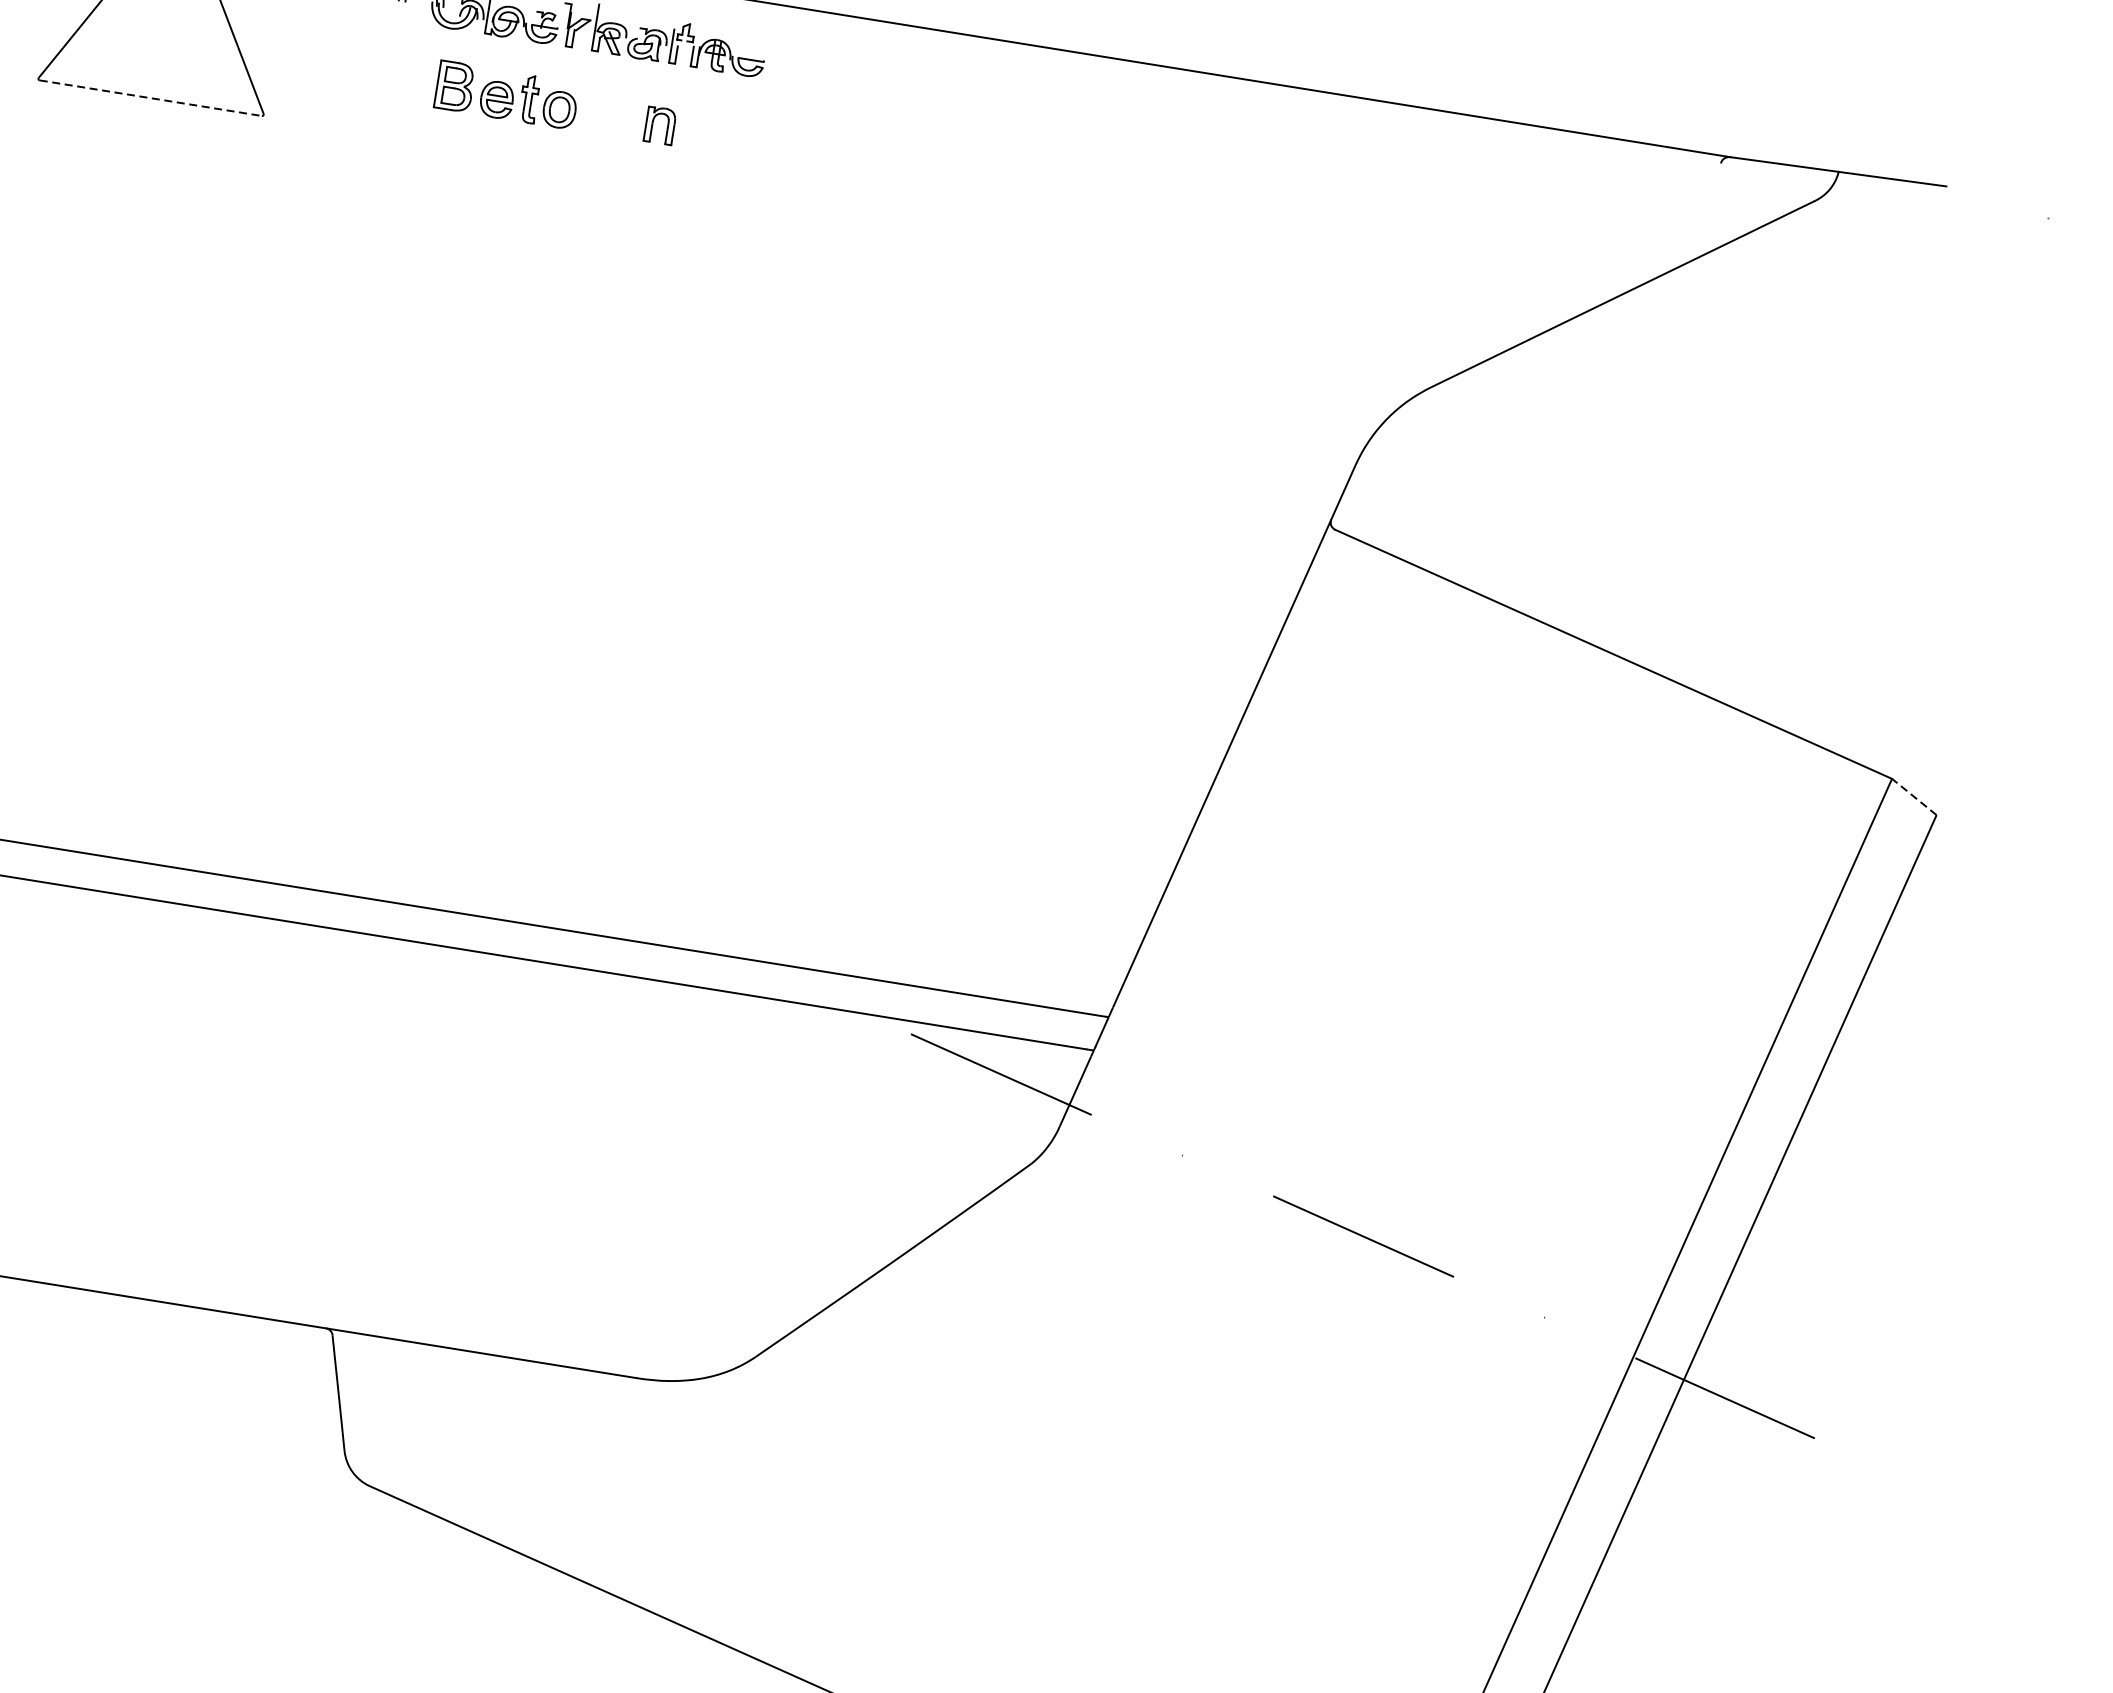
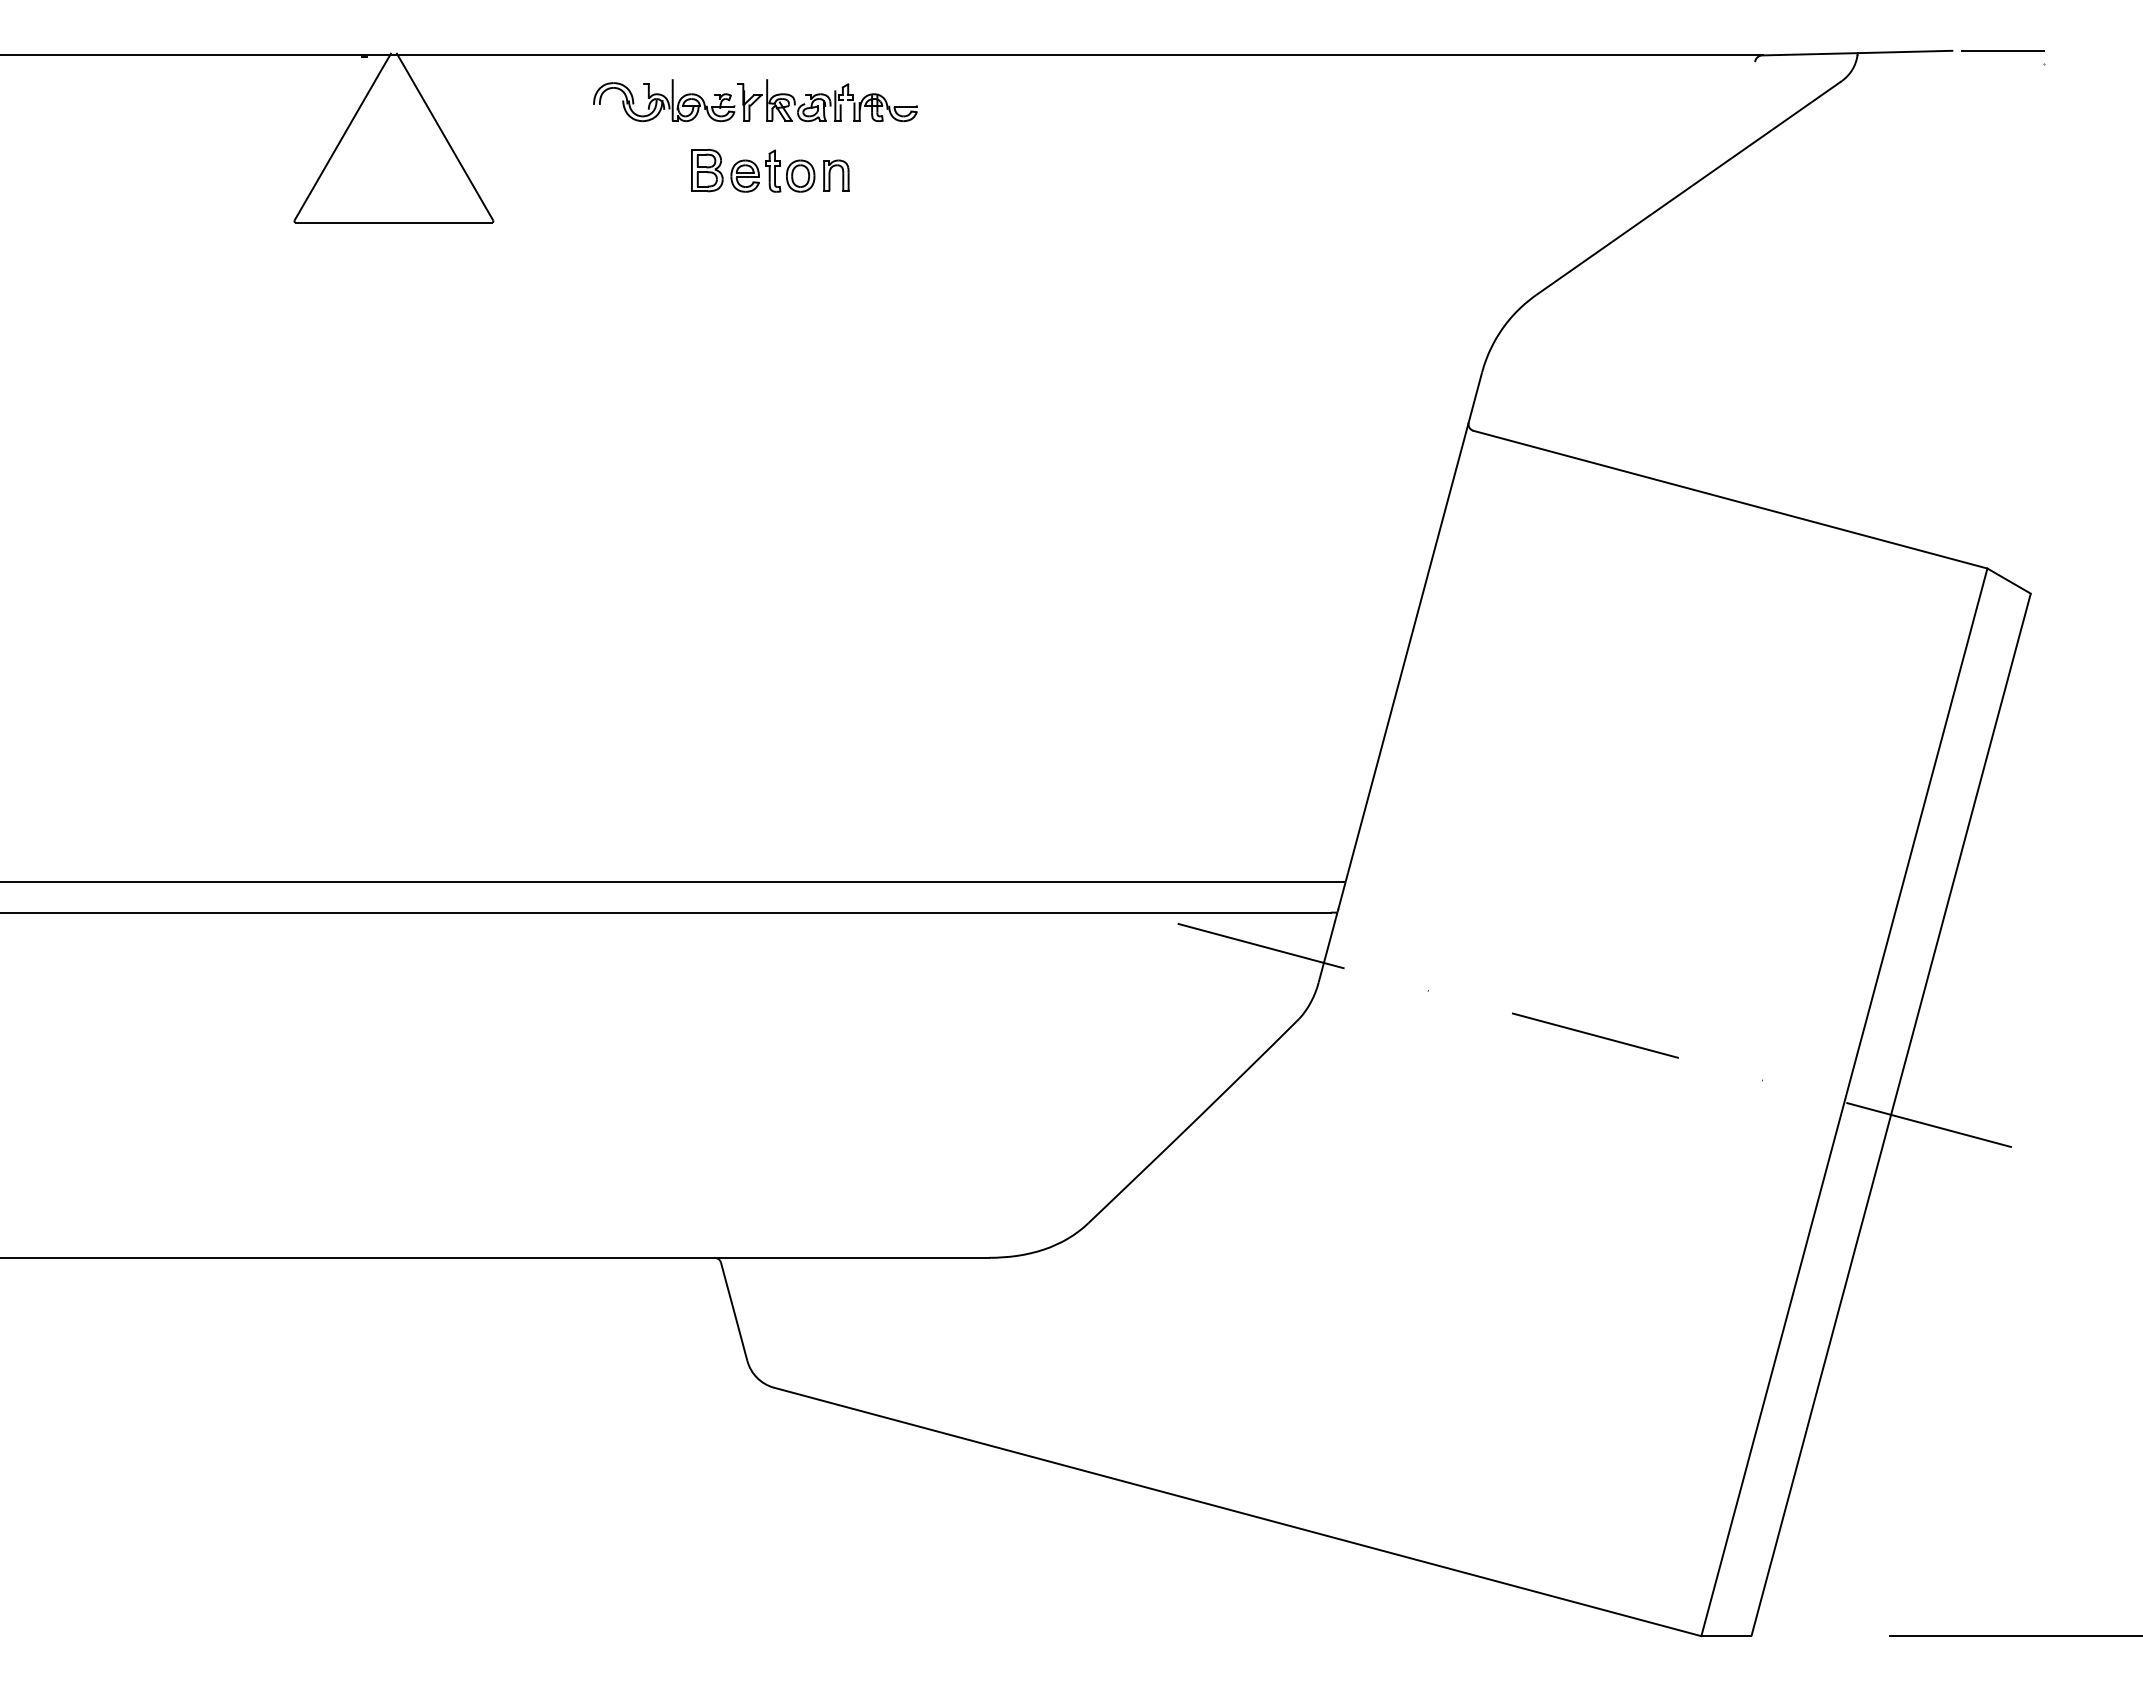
part: (507, 94) -> (753, 170), moved
line: (151, 98) -> (394, 222), dashed -> solid
line: (2004, 195) -> (2003, 50), added
line: (1913, 796) -> (2008, 580), dashed -> solid

